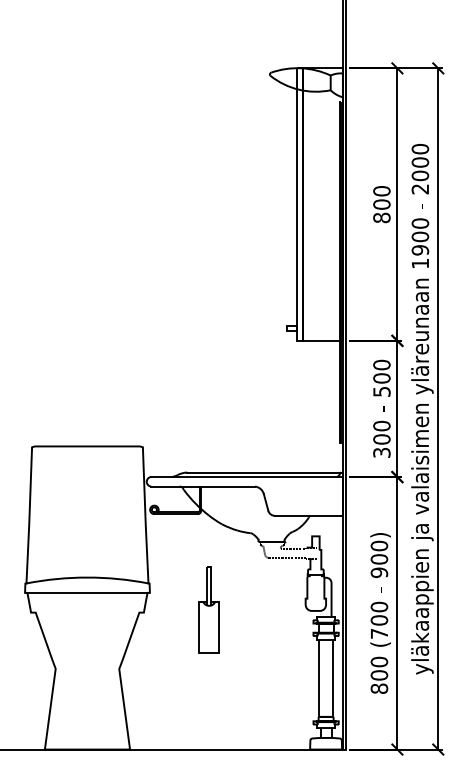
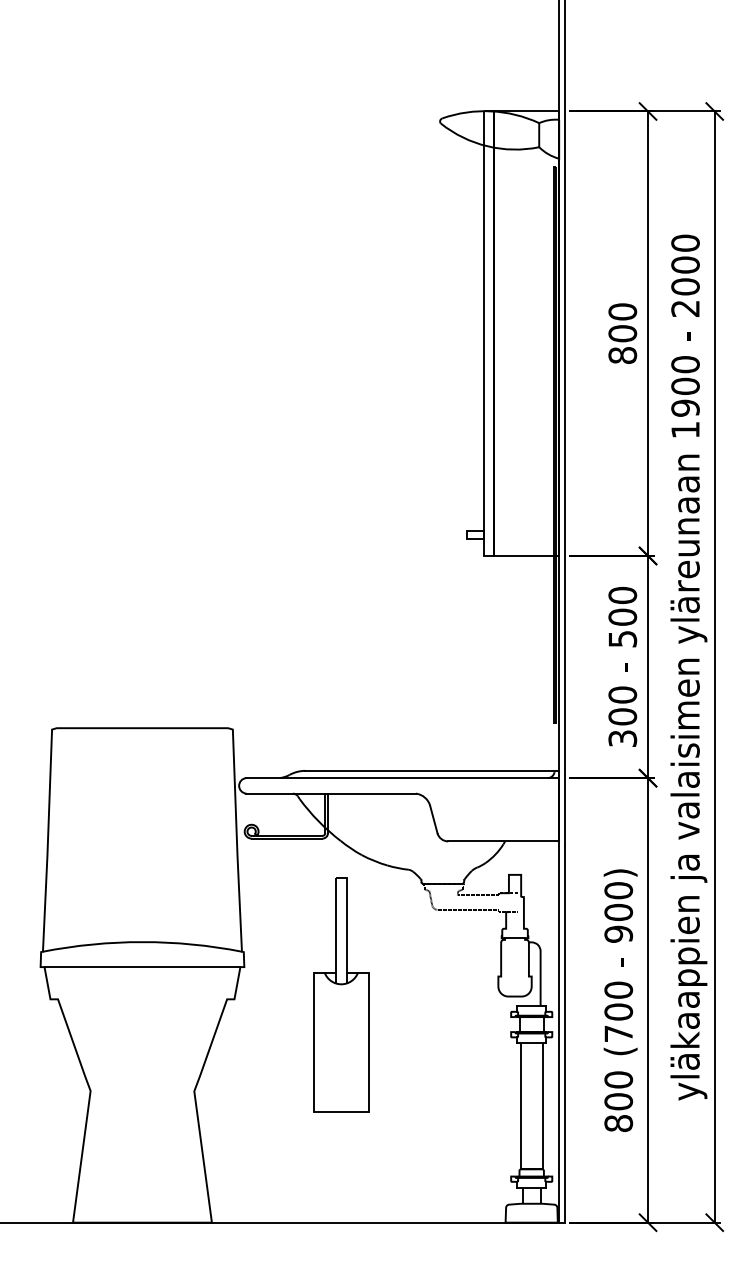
part: (208, 609) -> (339, 994), size x1.67

